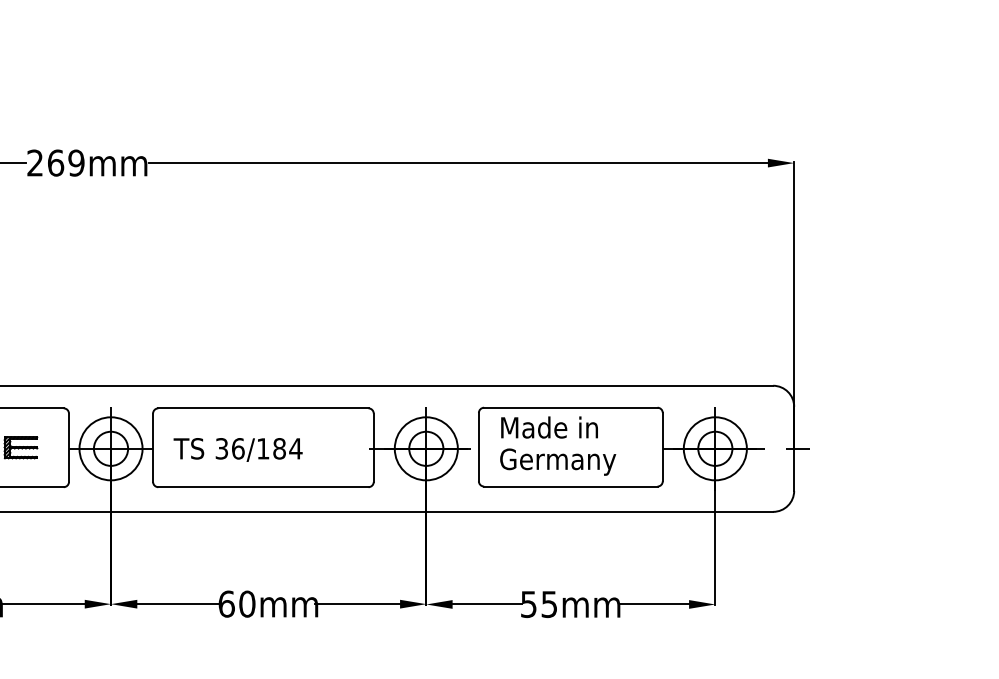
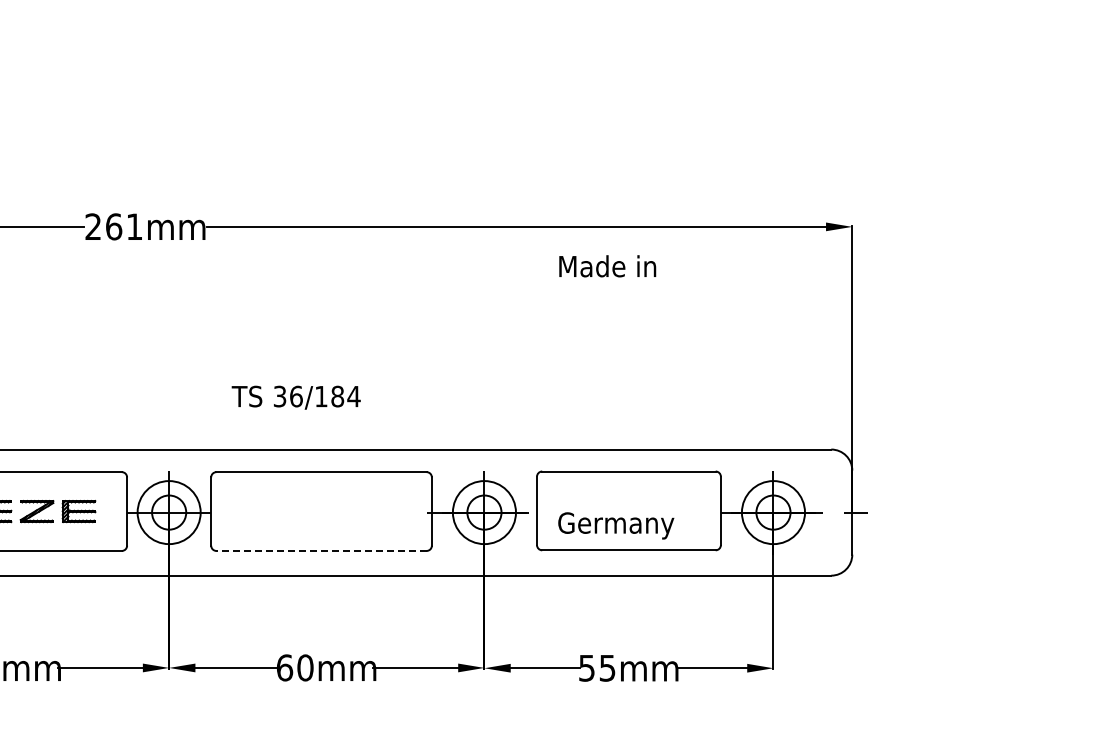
text: (76, 162) -> (134, 226), 269mm -> 261mm
text: (549, 427) -> (607, 266), moved
text: (237, 449) -> (295, 397), moved
line: (263, 486) -> (321, 550), solid -> dashed

